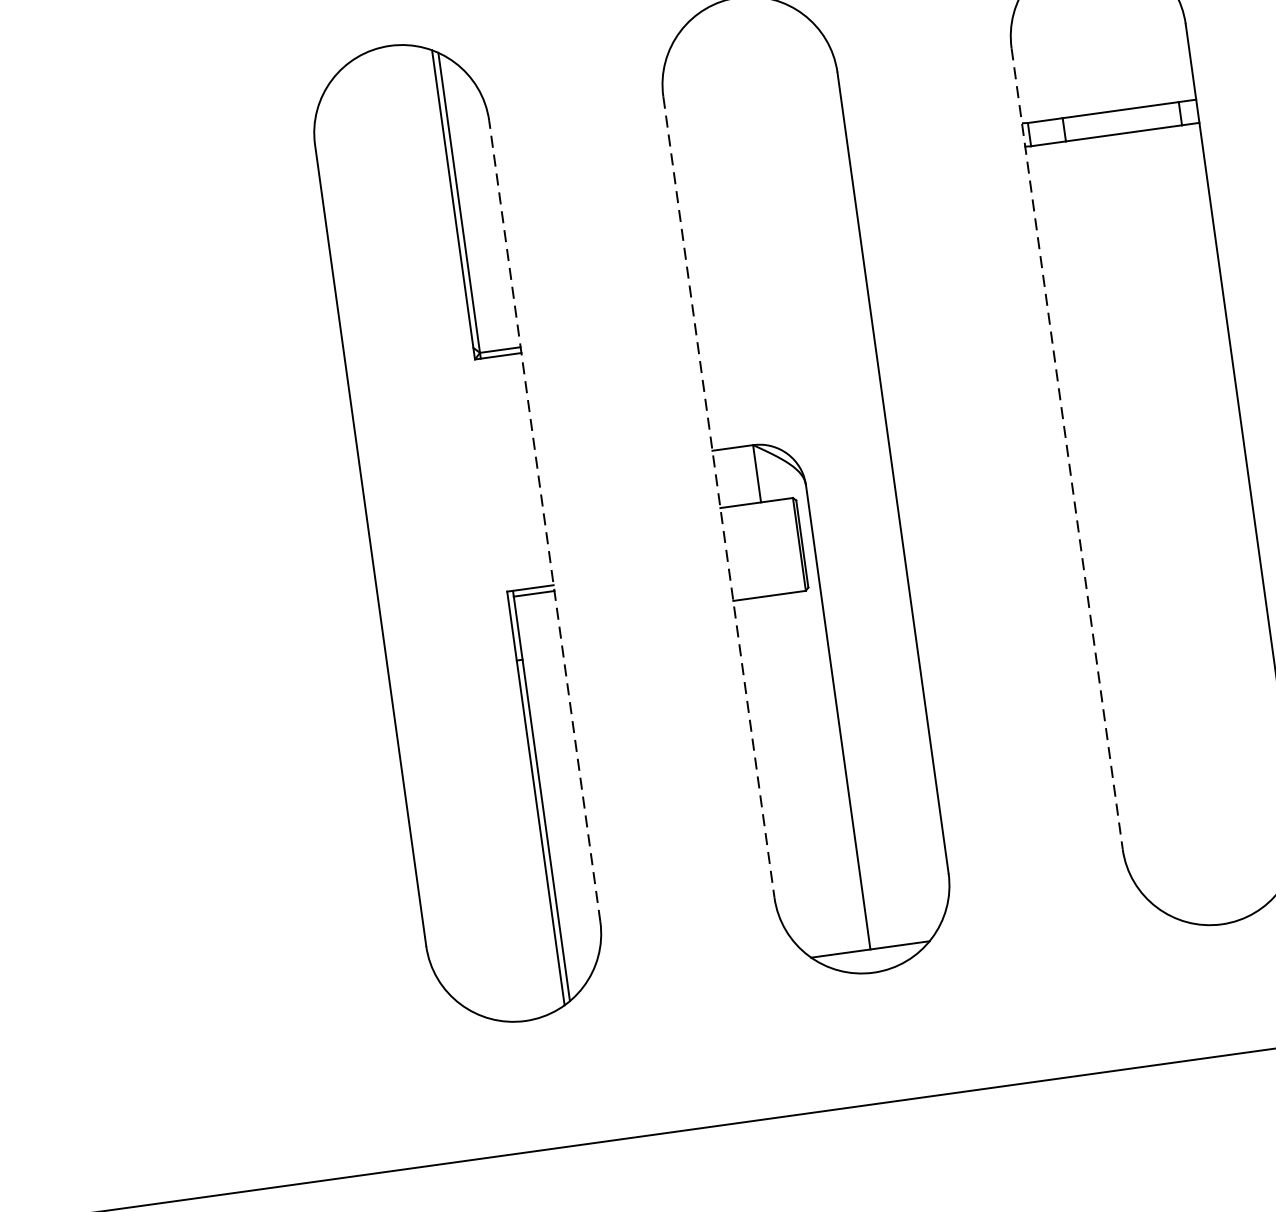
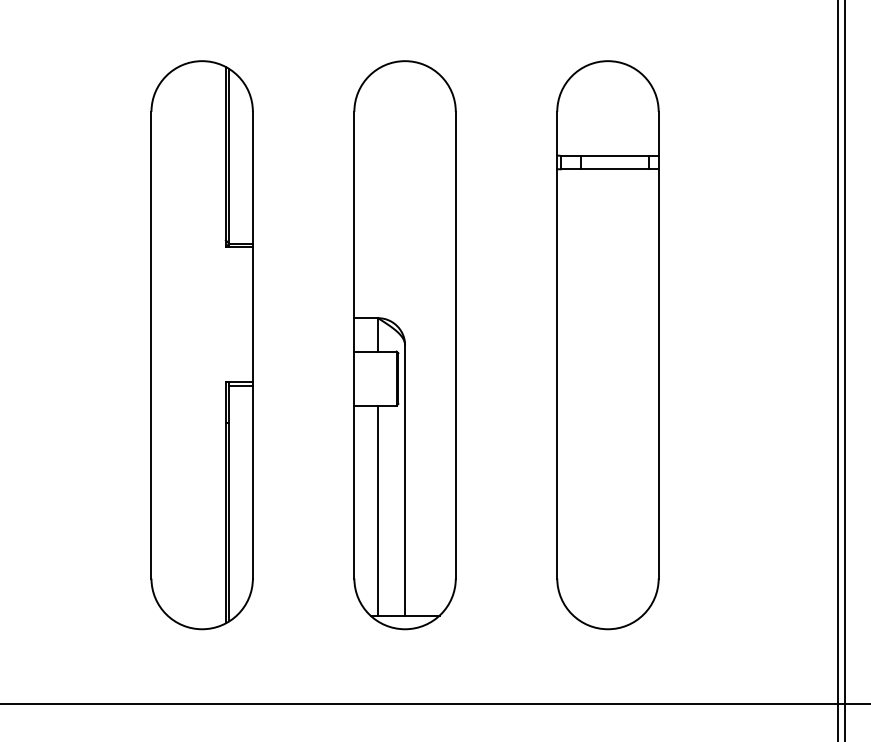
line: (1067, 449) -> (557, 345), dashed -> solid
line: (719, 497) -> (354, 345), dashed -> solid
line: (543, 520) -> (252, 344), dashed -> solid
line: (799, 775) -> (378, 510), added

